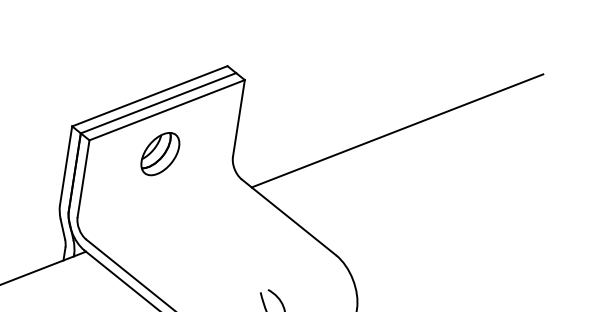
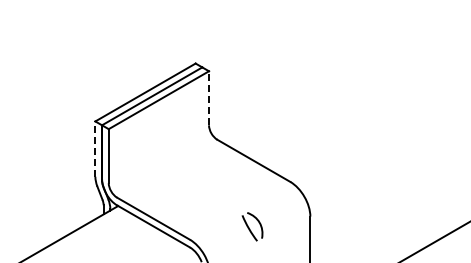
line: (239, 117) -> (209, 97), solid -> dashed
line: (397, 130) -> (319, 89), removed
part: (159, 153) -> (158, 130), removed
line: (66, 166) -> (95, 149), solid -> dashed

